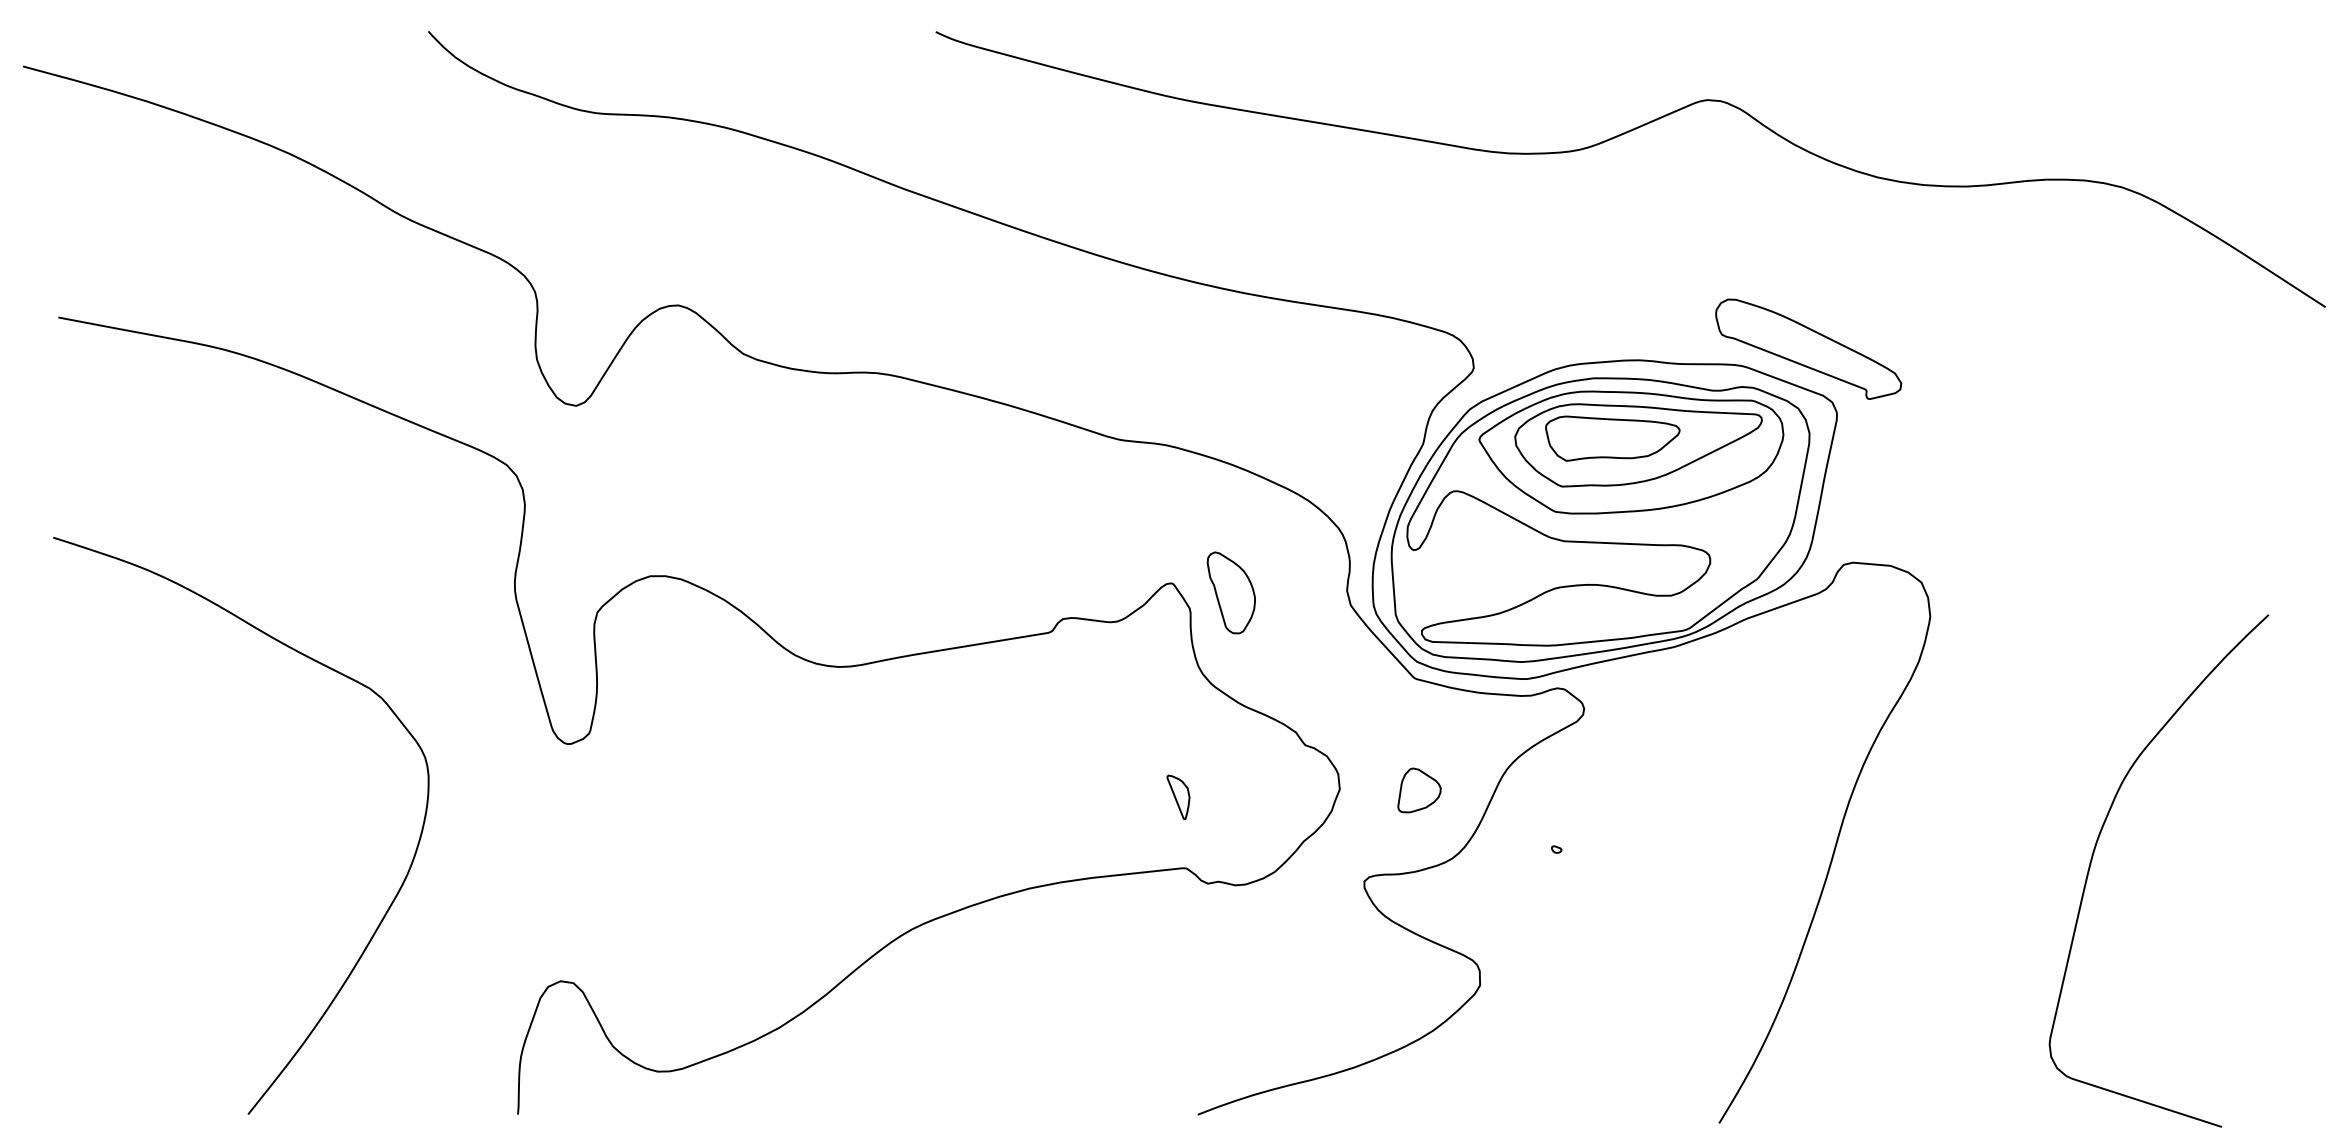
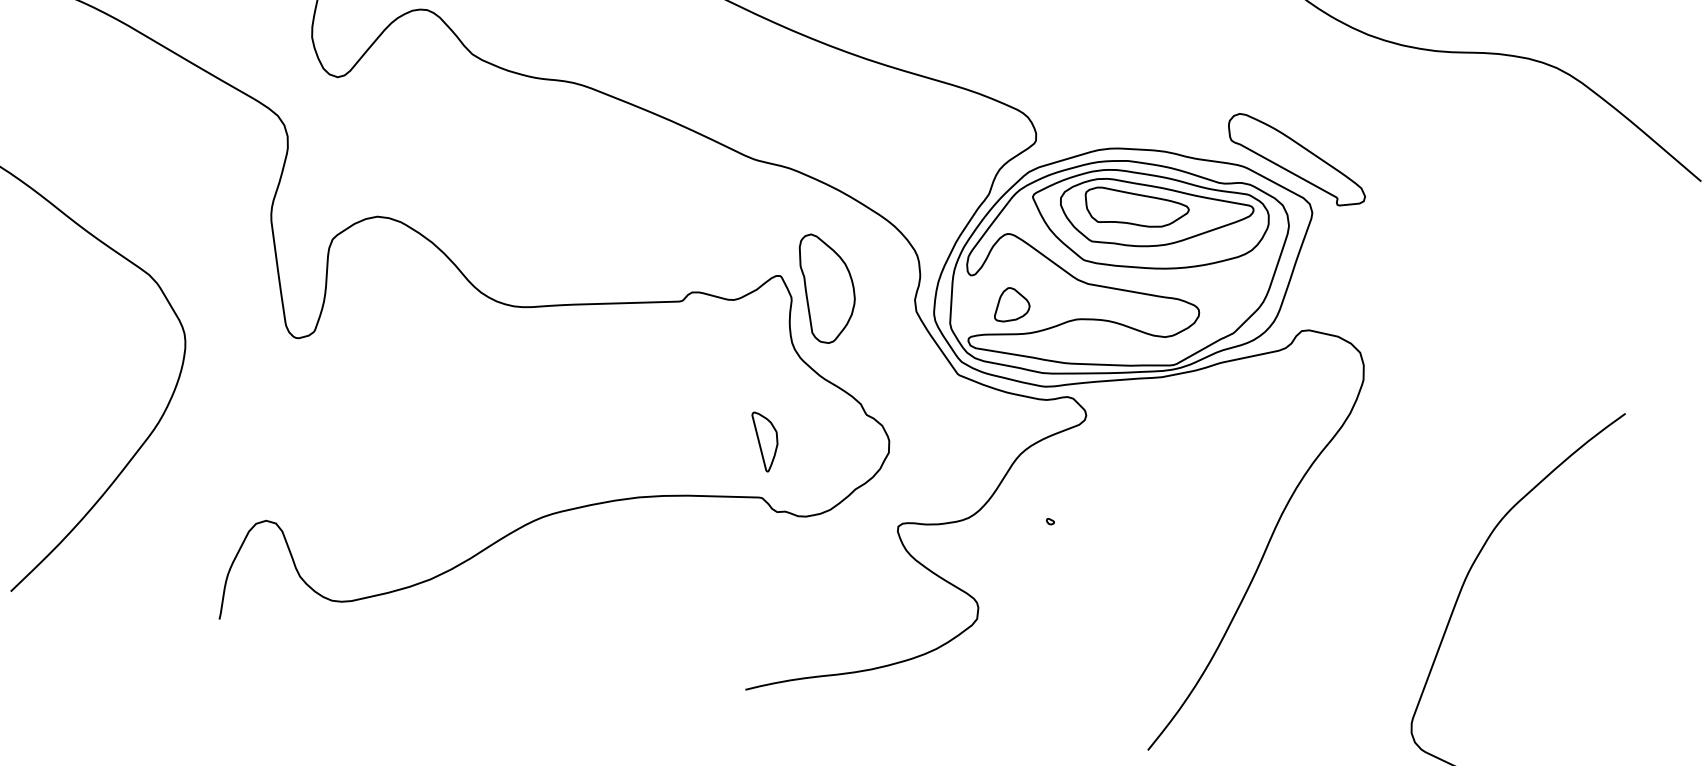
part: (1231, 592) -> (825, 289), size x1.67
part: (1419, 790) -> (1012, 305), moved
part: (1178, 797) -> (763, 442), size x1.67

